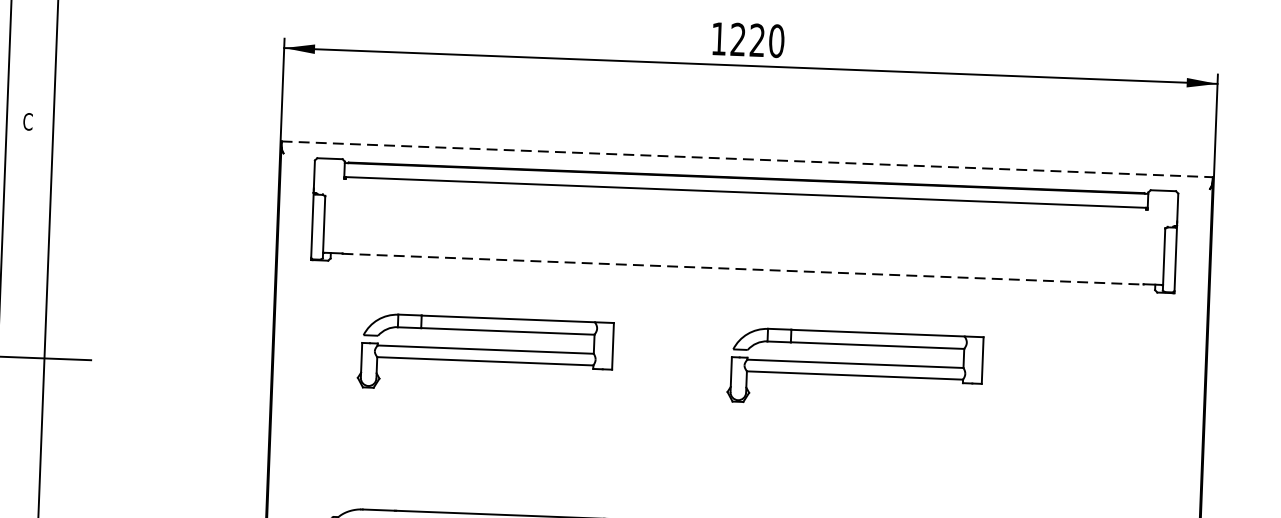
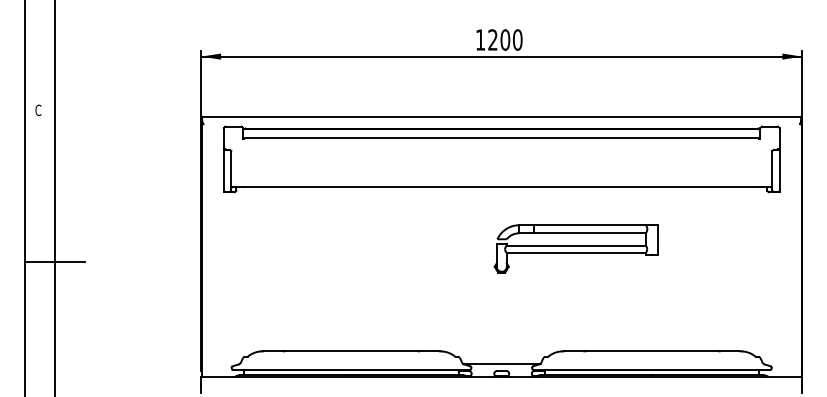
text: (757, 39) -> (505, 39), 1220 -> 1200
line: (746, 158) -> (501, 116), dashed -> solid
line: (742, 269) -> (501, 187), dashed -> solid
part: (484, 354) -> (337, 248), removed

